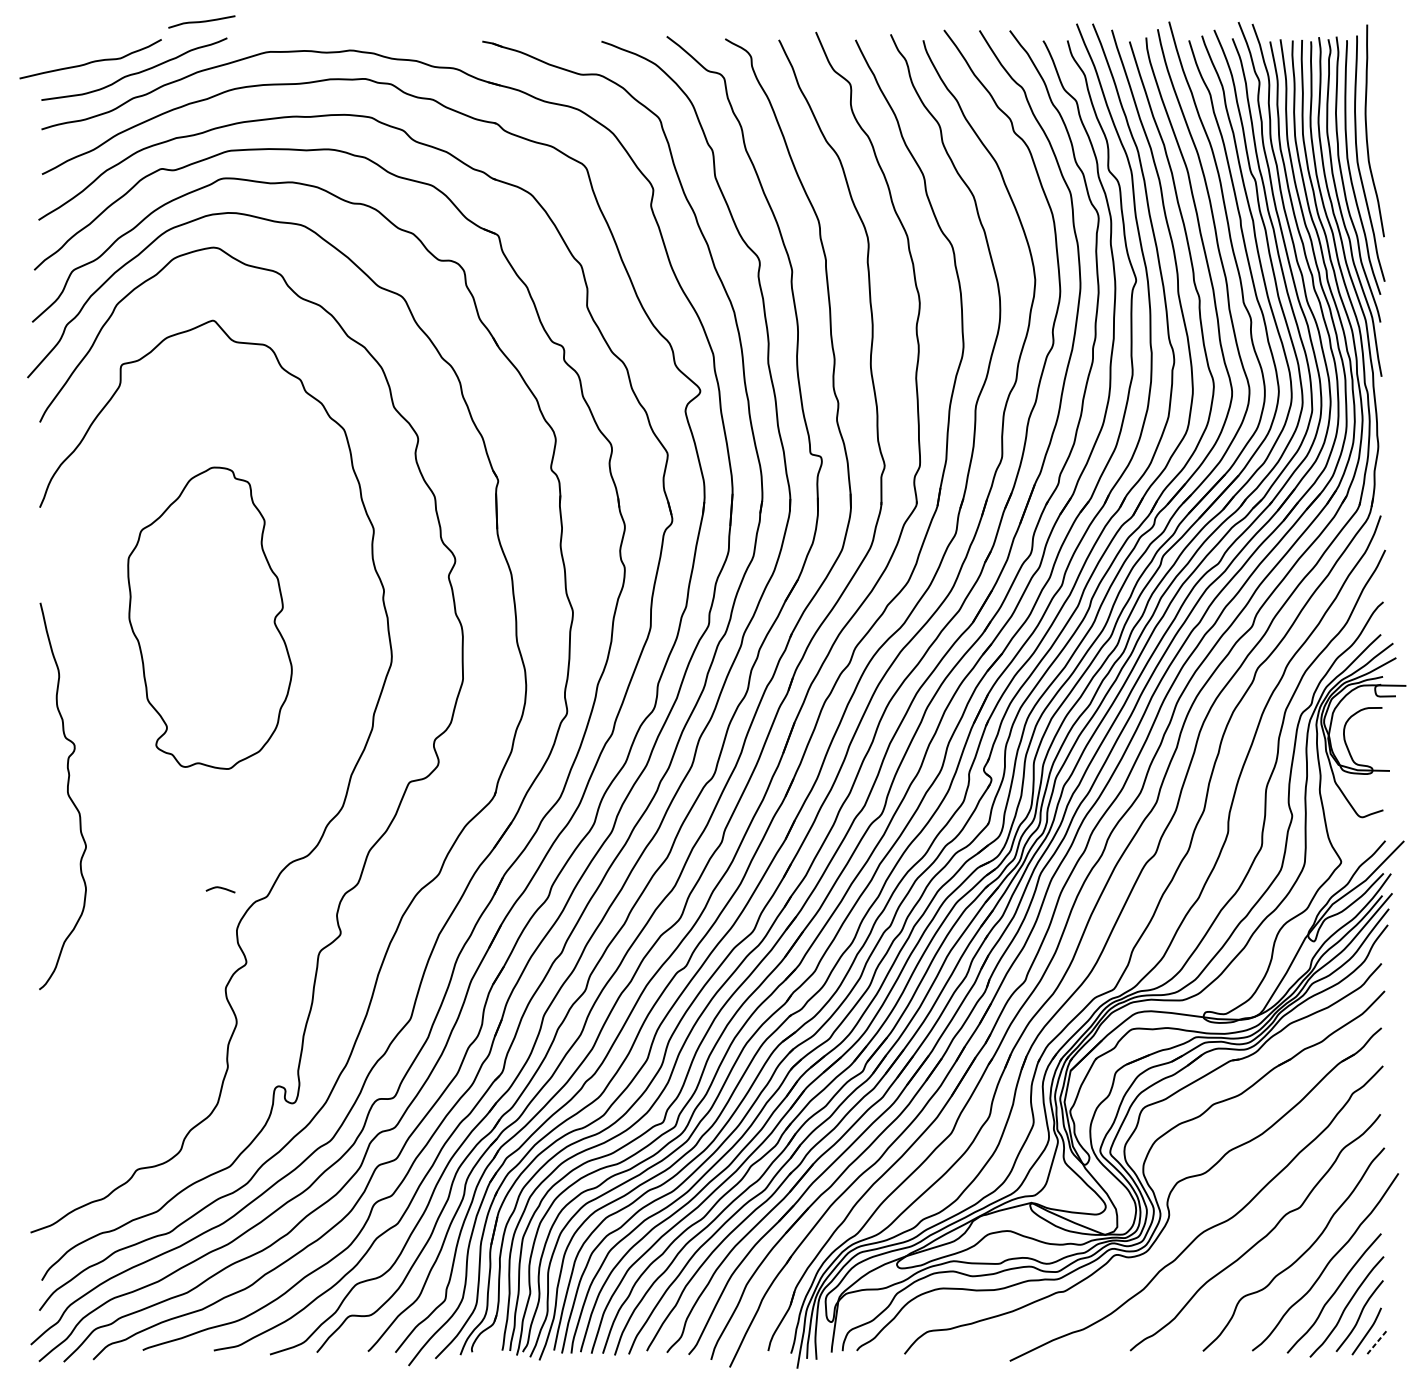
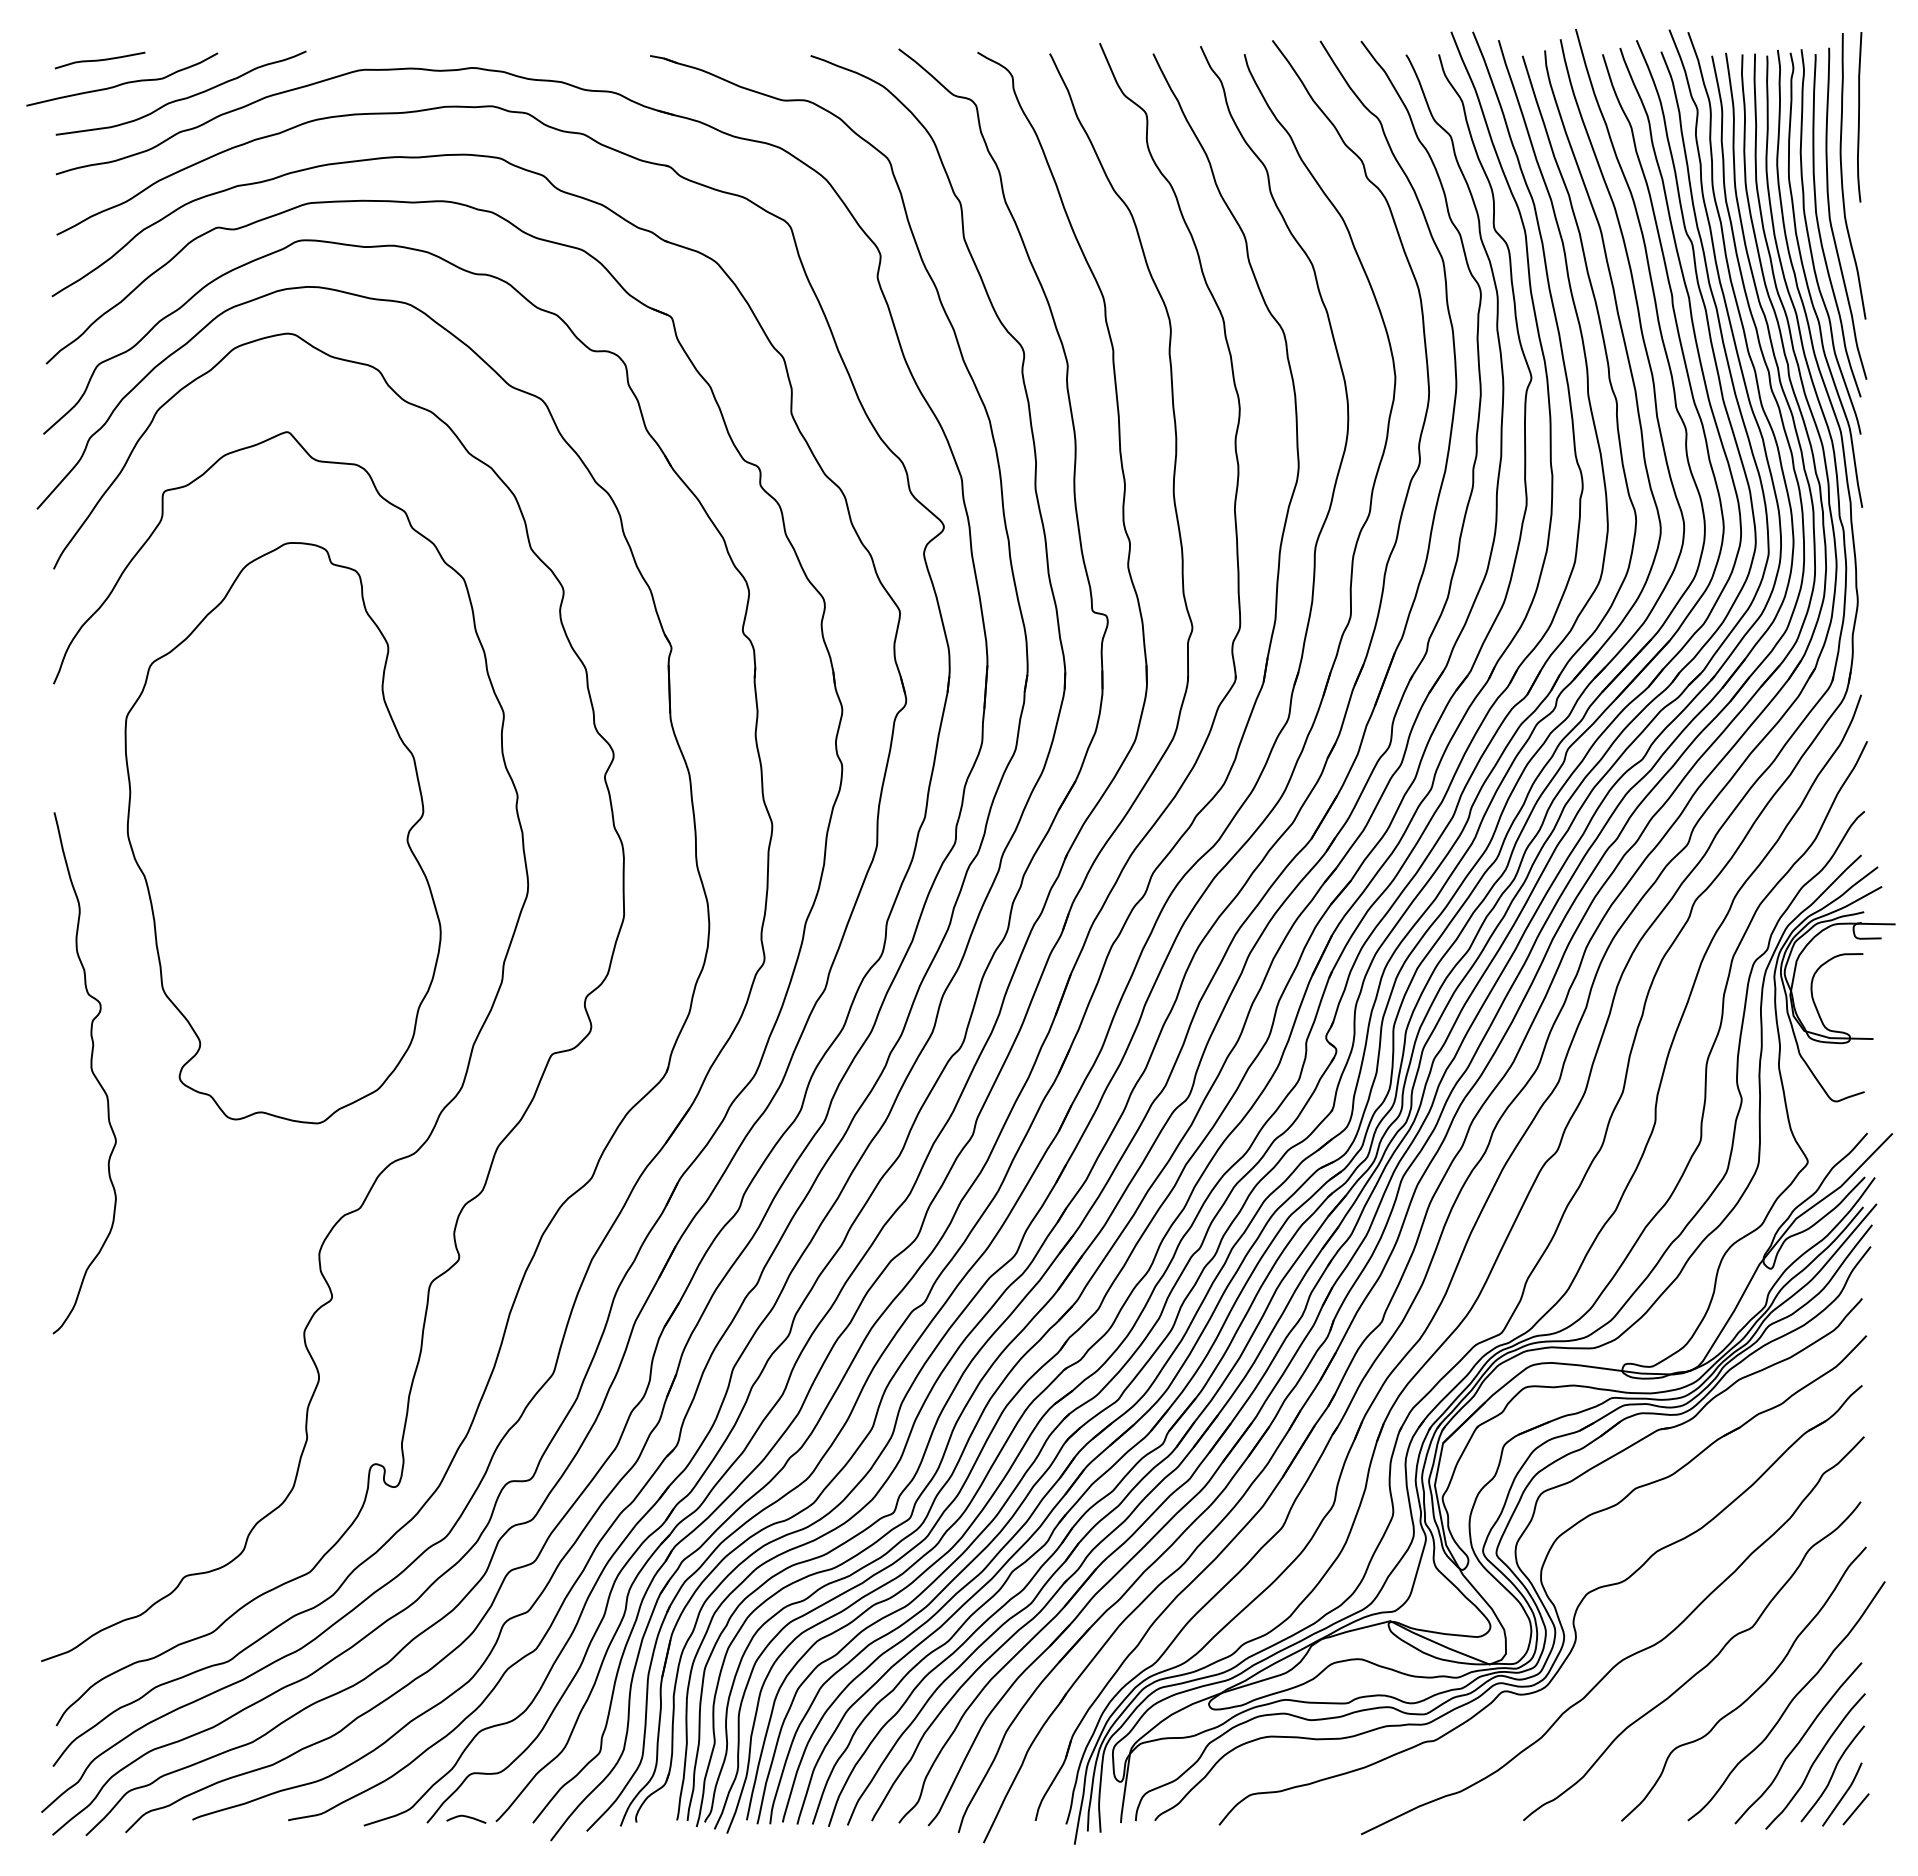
curve: (201, 21) -> (99, 60), moved
curve: (1379, 87) -> (1859, 117), added
part: (209, 618) -> (282, 833), size x1.43
curve: (220, 888) -> (466, 1817), moved
line: (1377, 1341) -> (1856, 1808), dashed -> solid

